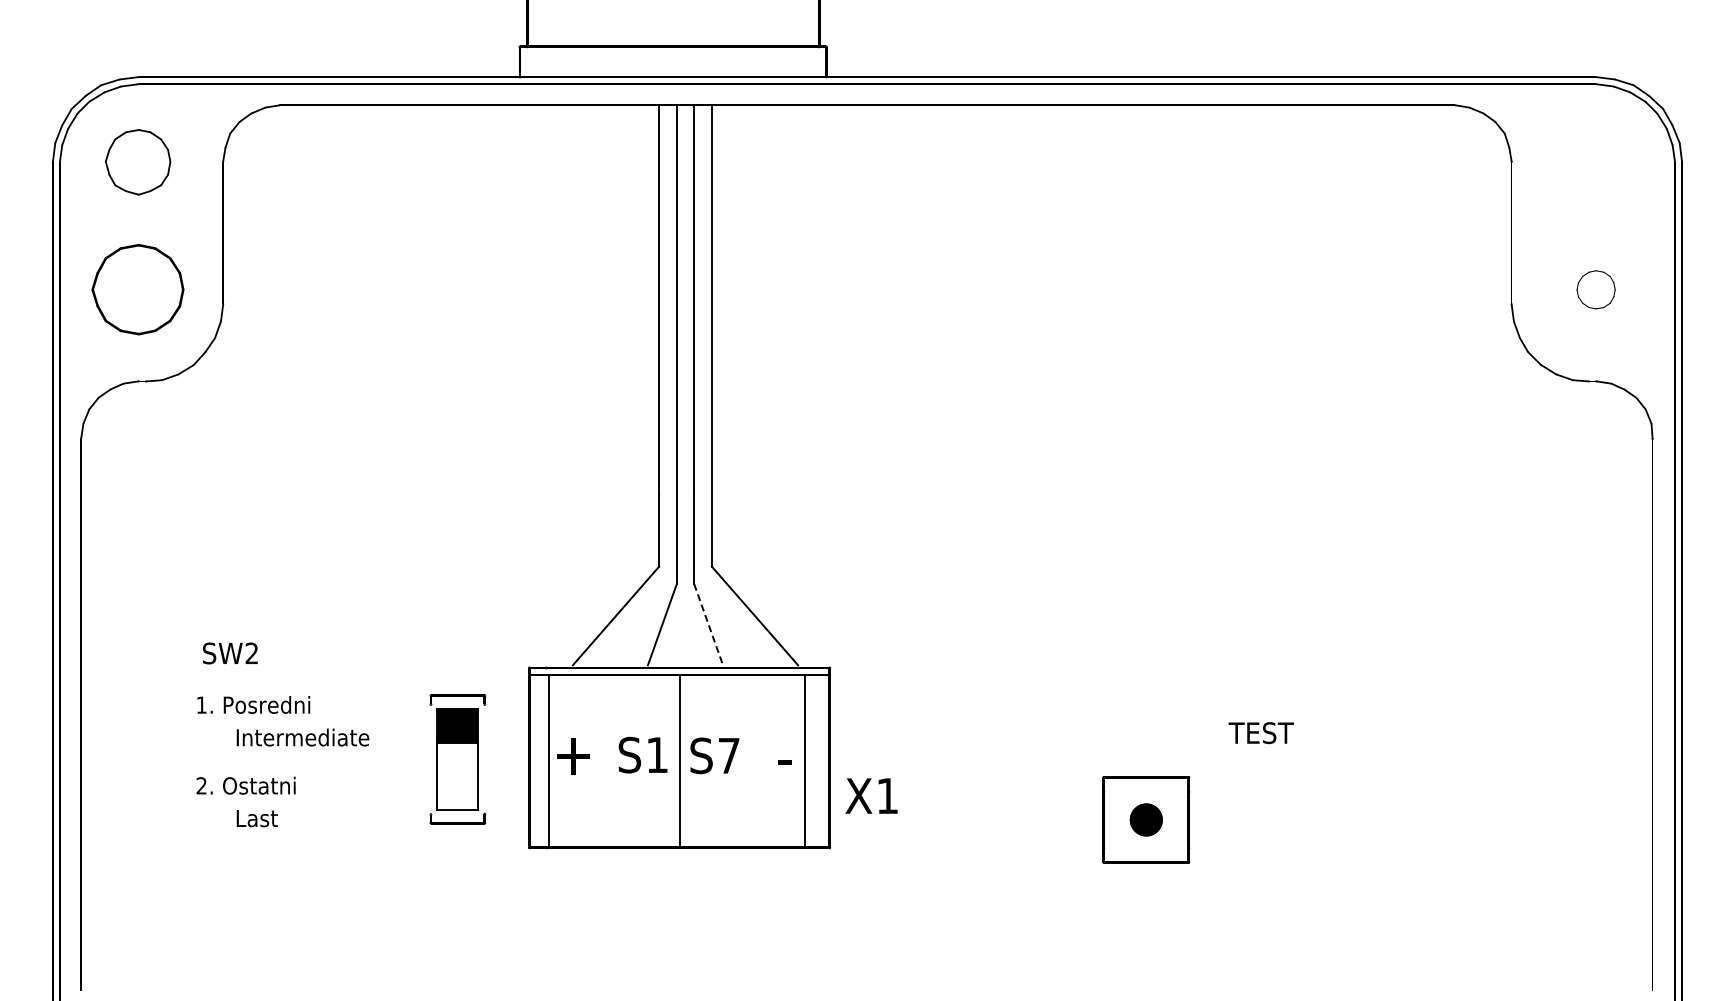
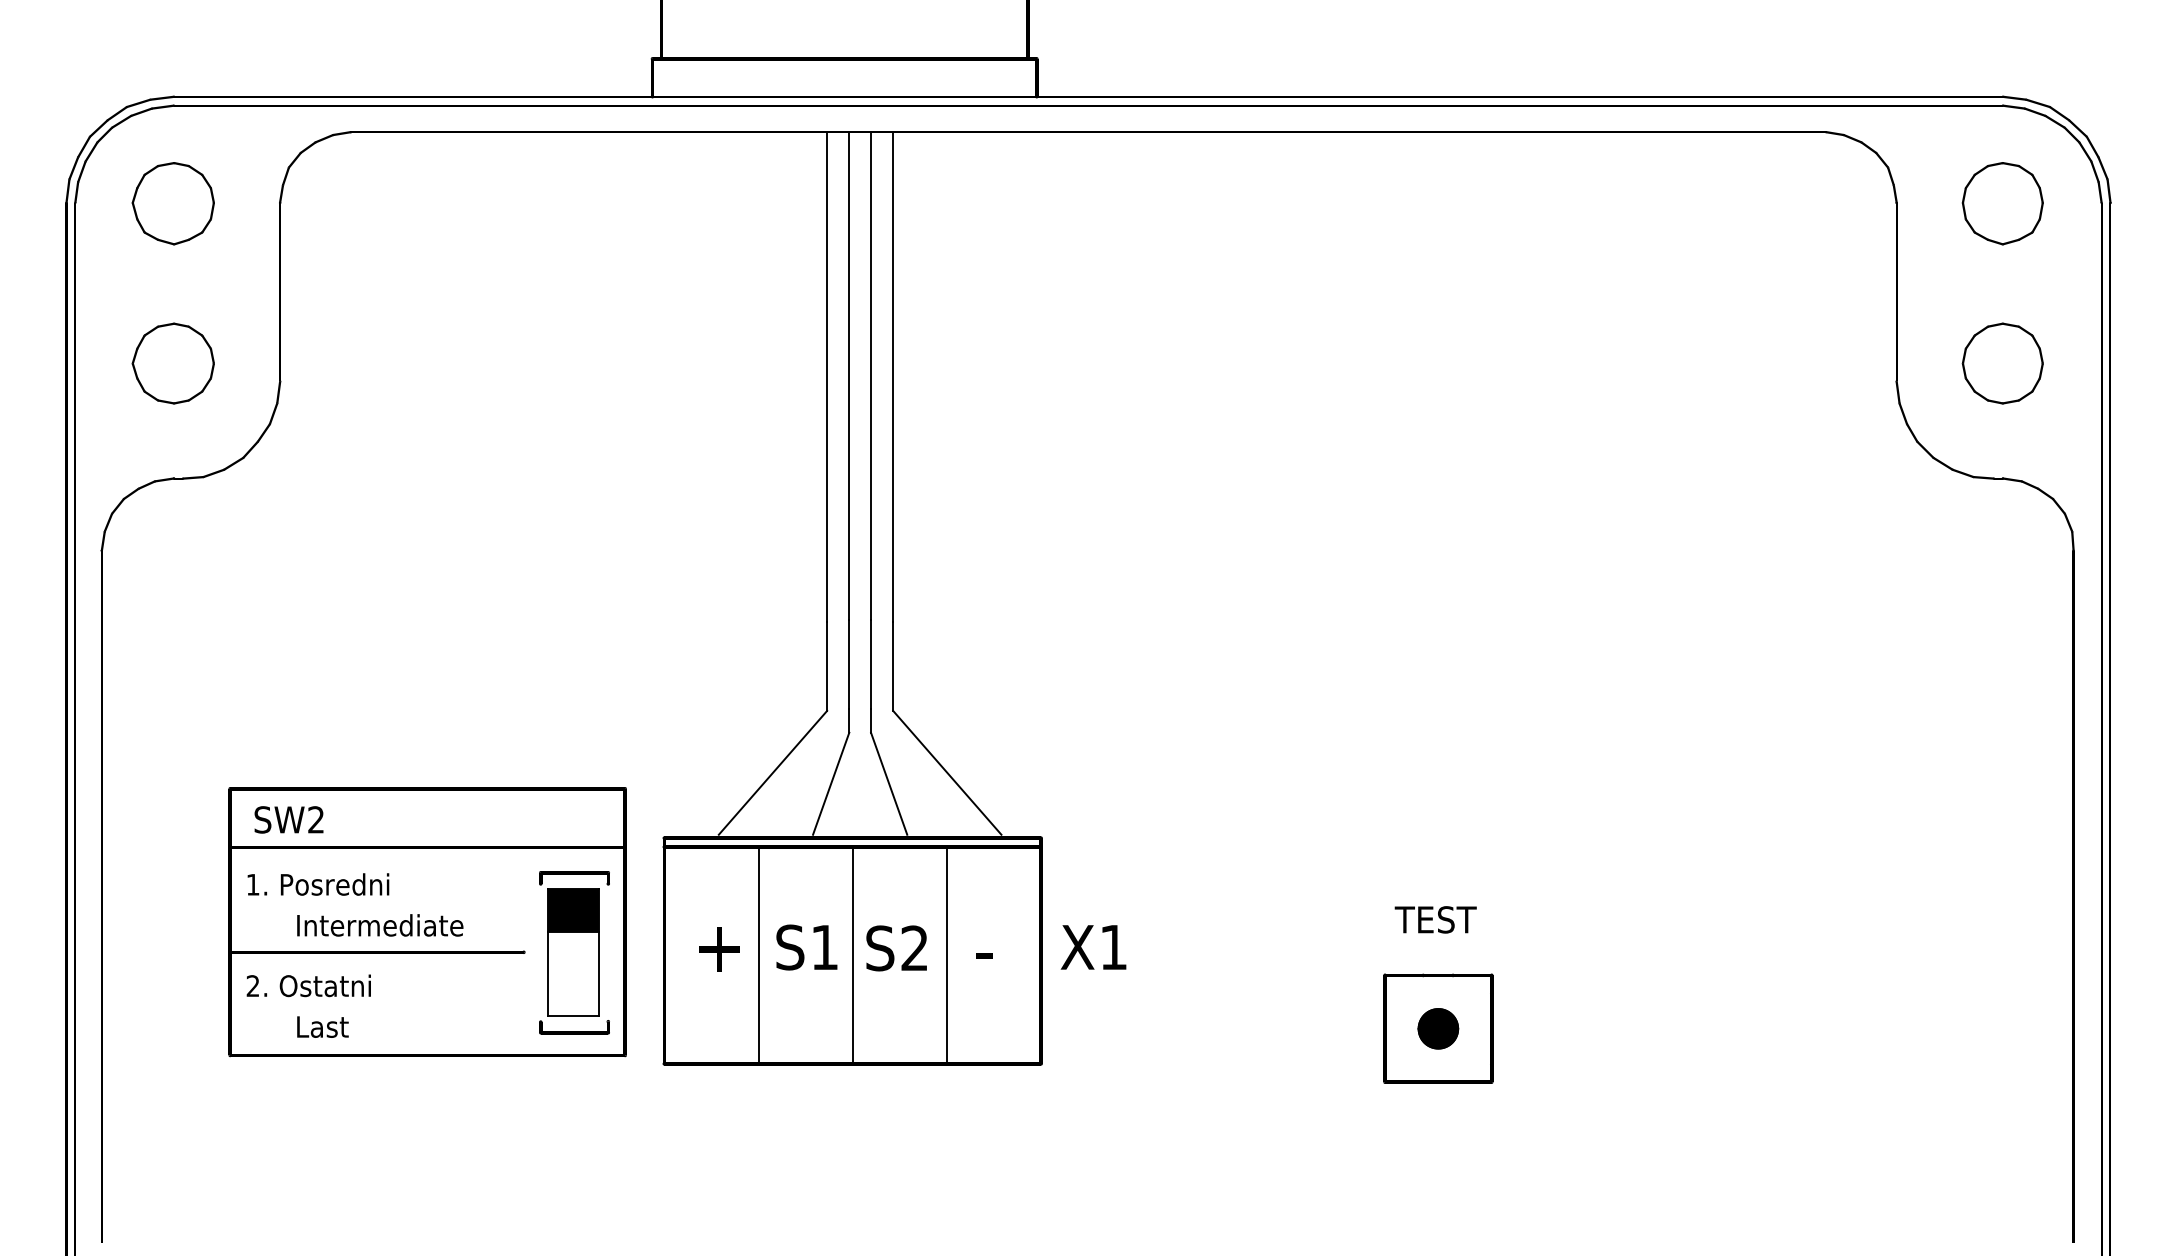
part: (1595, 162) -> (2001, 203), added
part: (138, 289) -> (173, 363), size x0.71
part: (1595, 289) -> (2001, 363), size x1.67
line: (708, 625) -> (889, 784), dashed -> solid
text: (1260, 733) -> (1434, 920), moved
part: (340, 734) -> (427, 921), added
text: (728, 755) -> (914, 947), S7 -> S2
line: (548, 761) -> (758, 955), moved
line: (805, 761) -> (946, 955), moved
text: (871, 795) -> (1093, 946), moved

